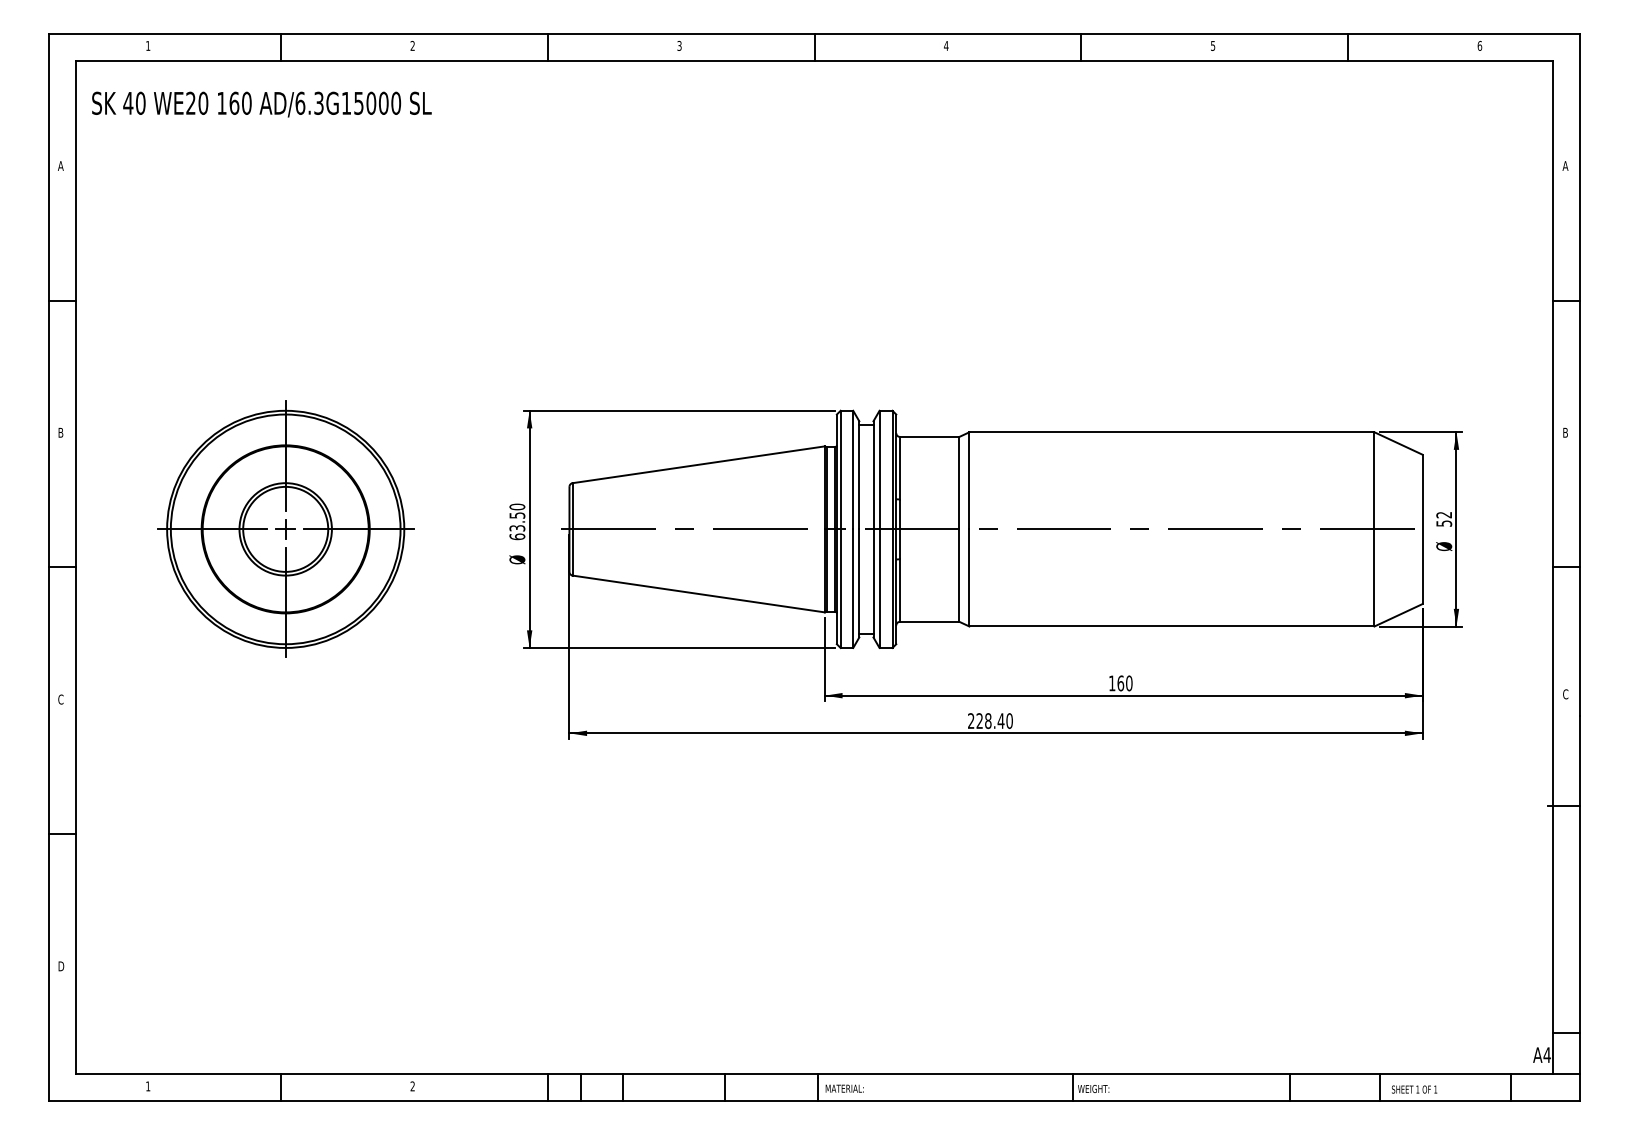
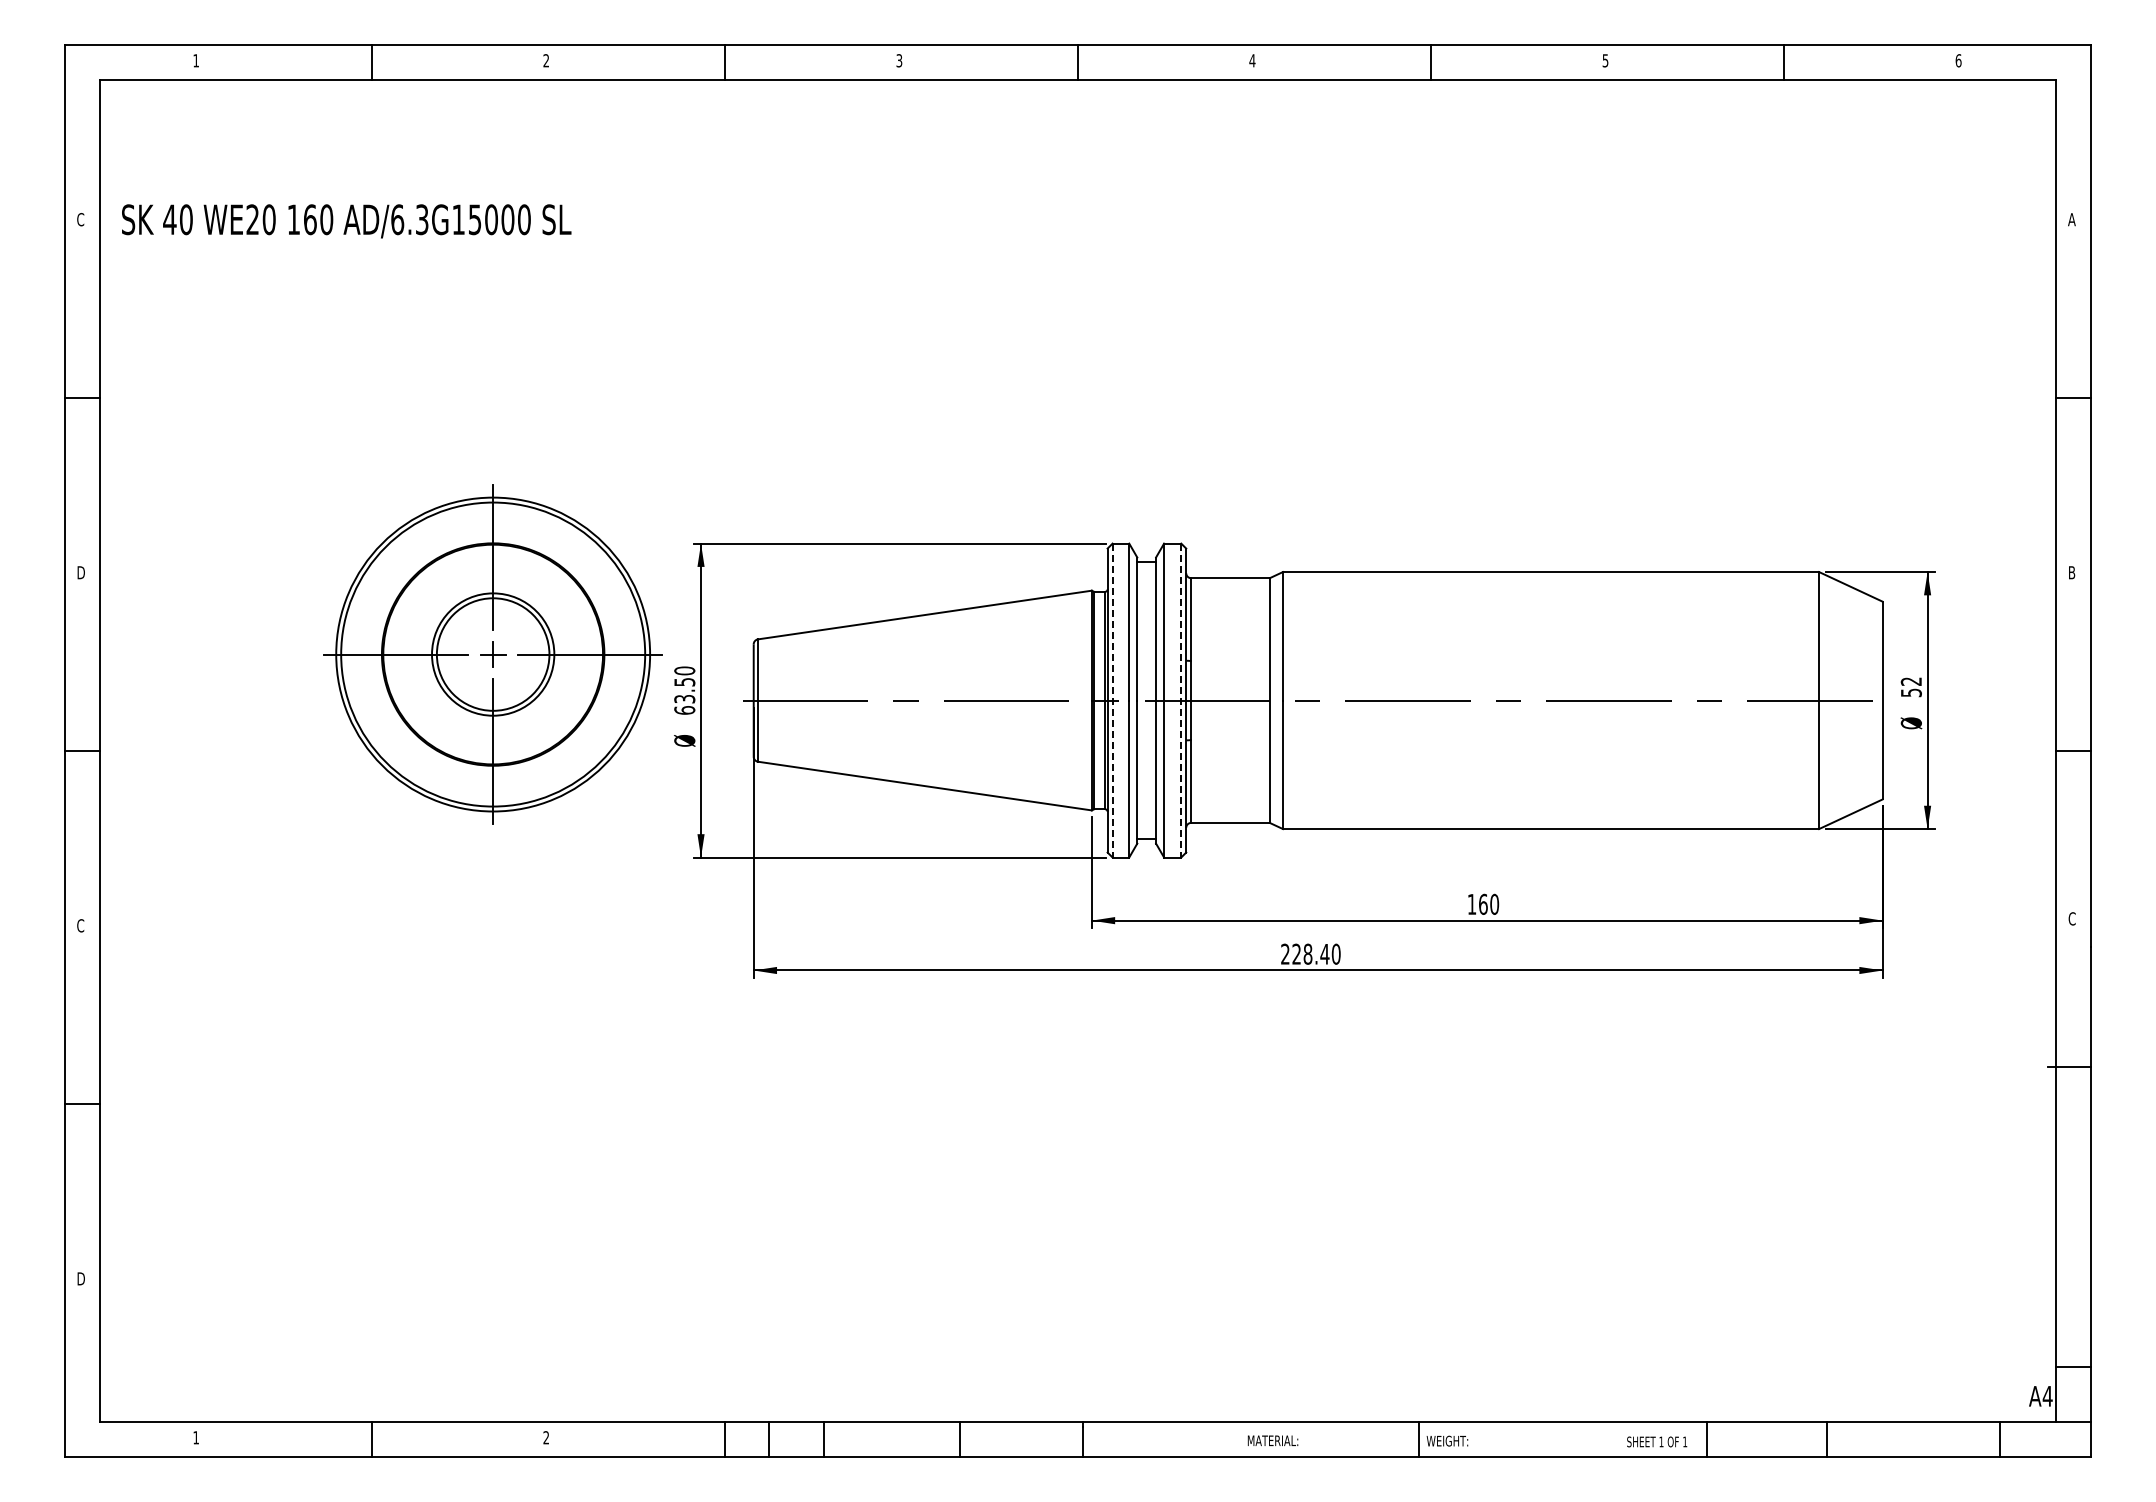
text: (261, 104) -> (346, 221), moved
text: (60, 165) -> (80, 219), A -> C
text: (61, 432) -> (81, 572), B -> D
part: (285, 529) -> (492, 654), moved
line: (840, 529) -> (1112, 700), solid -> dashed
line: (892, 529) -> (1181, 700), solid -> dashed
text: (844, 1088) -> (1272, 1440), moved
text: (1414, 1089) -> (1657, 1441), moved

